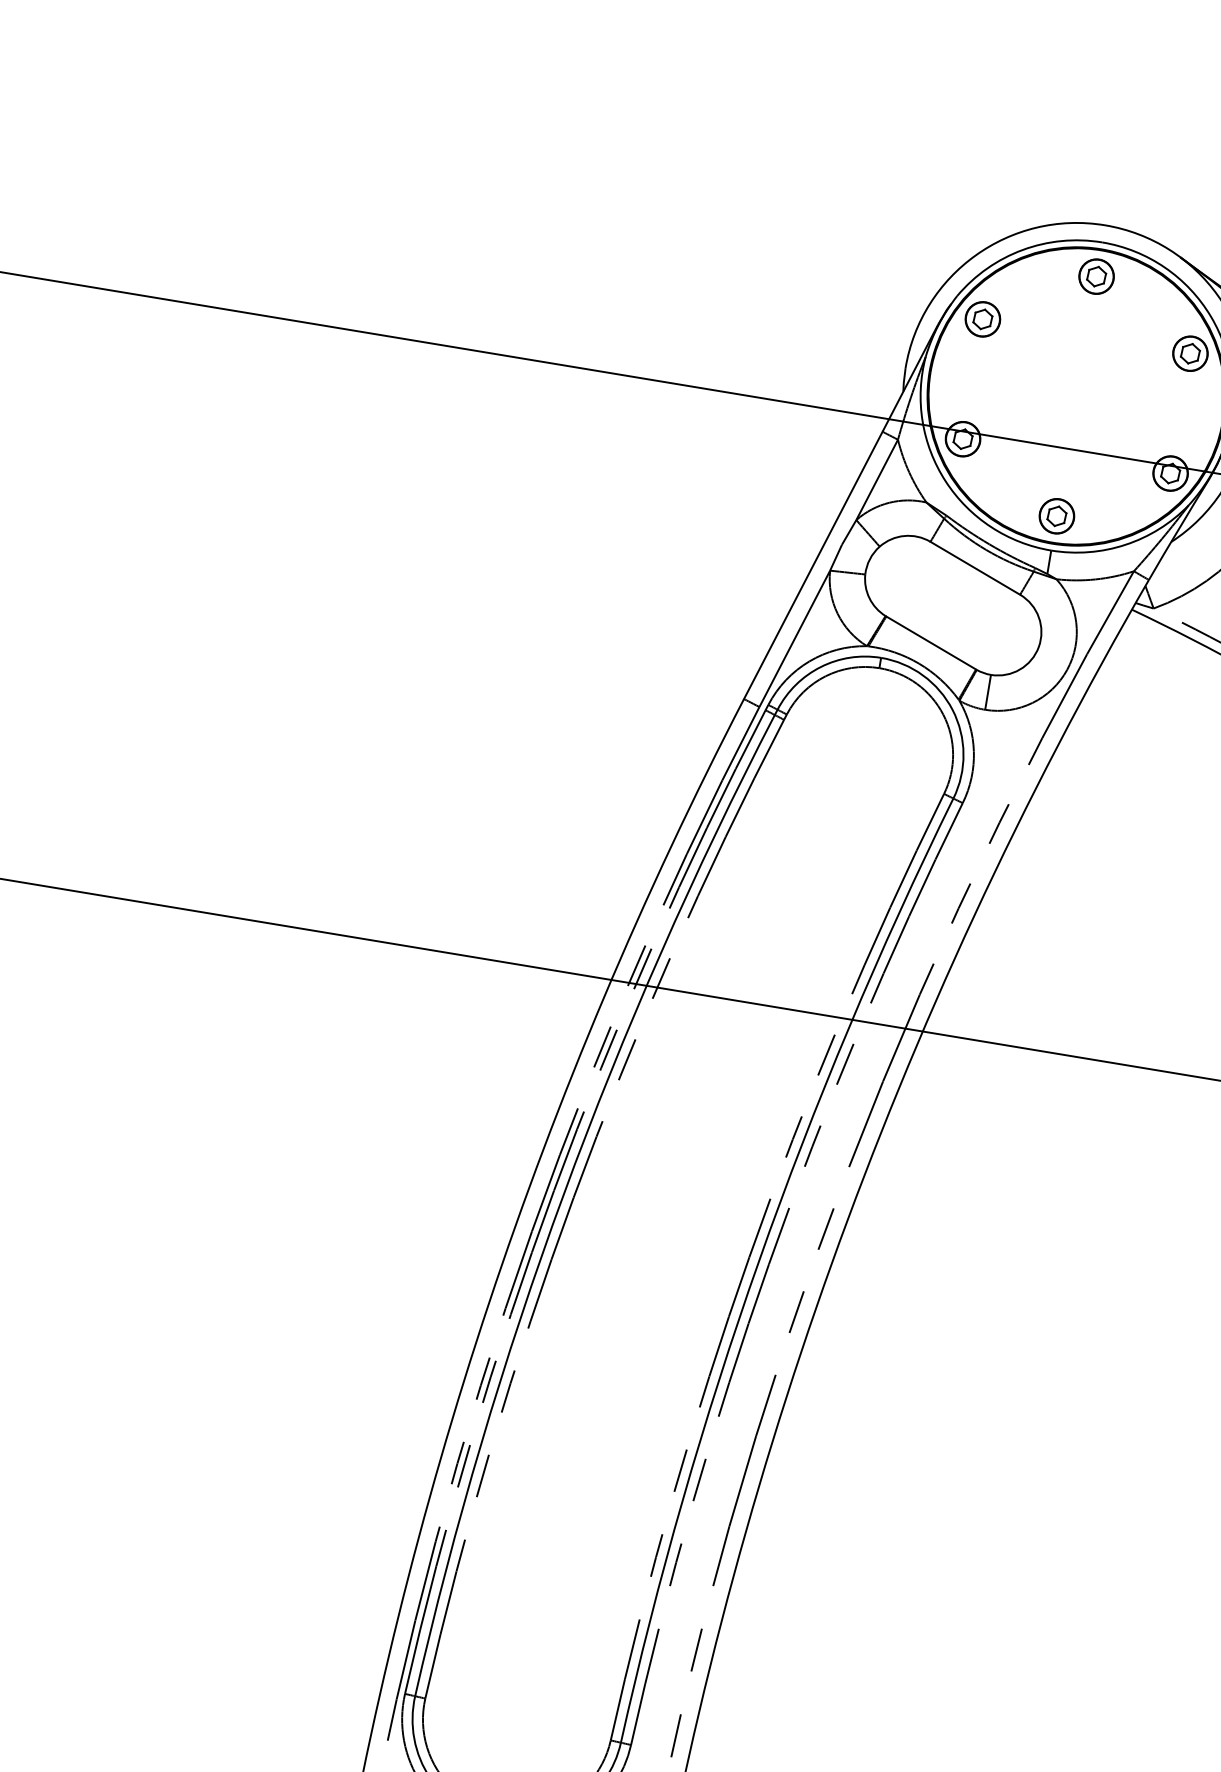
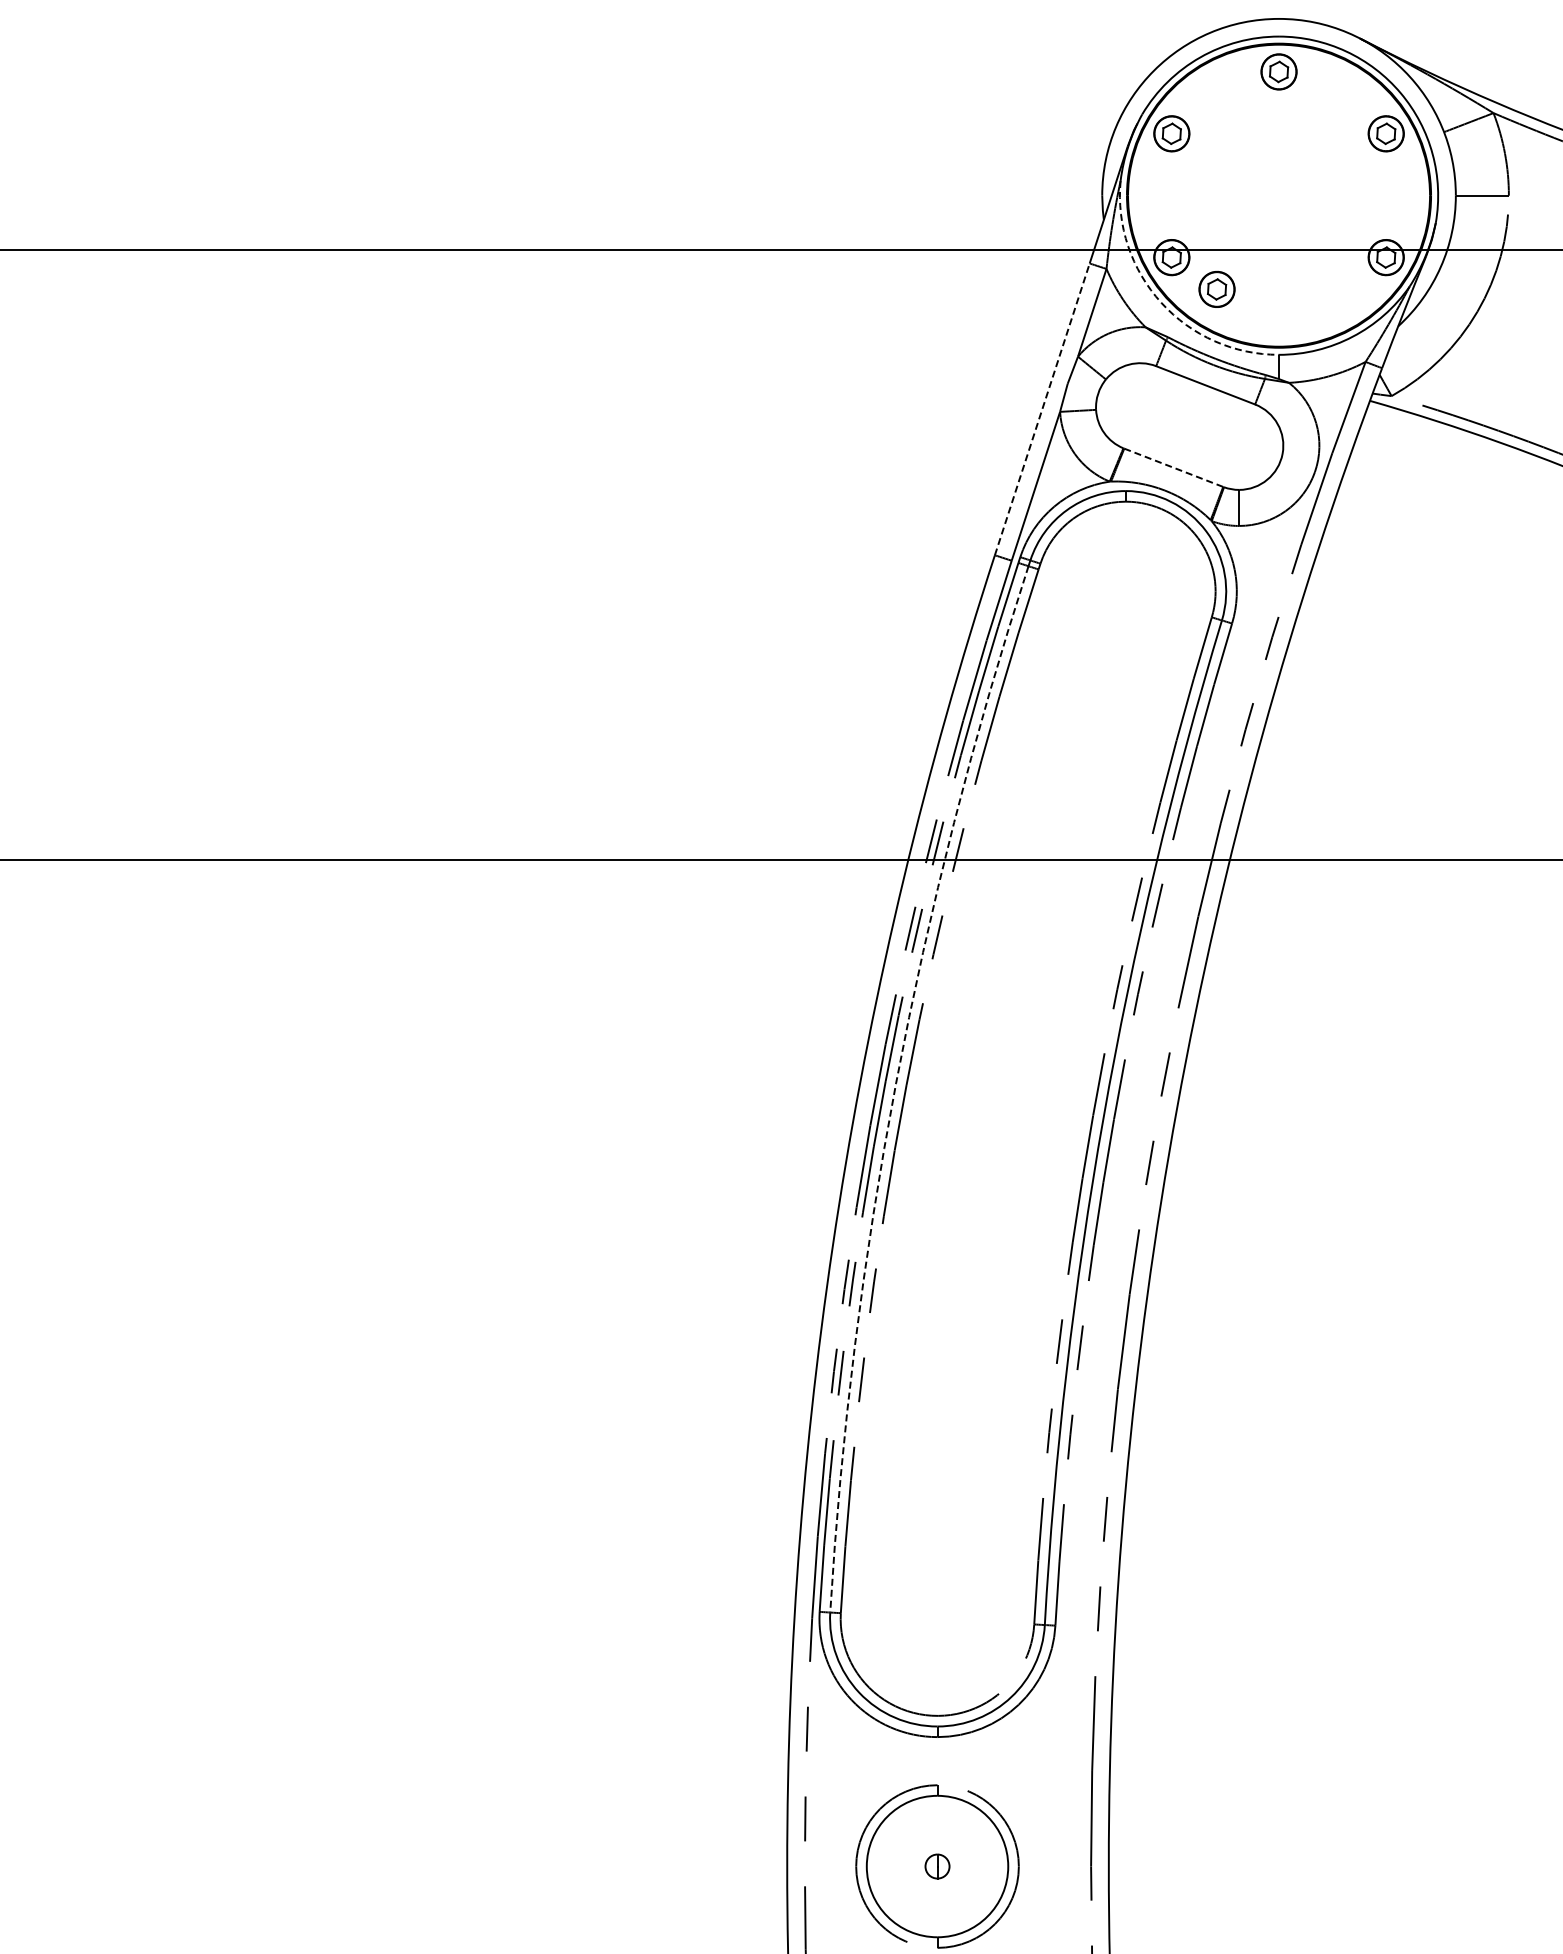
arc: (945, 481) -> (1161, 302), solid -> dashed
part: (1056, 516) -> (1216, 289), moved
line: (813, 564) -> (1042, 408), solid -> dashed
line: (931, 642) -> (1174, 467), solid -> dashed
arc: (564, 1194) -> (896, 1083), solid -> dashed

